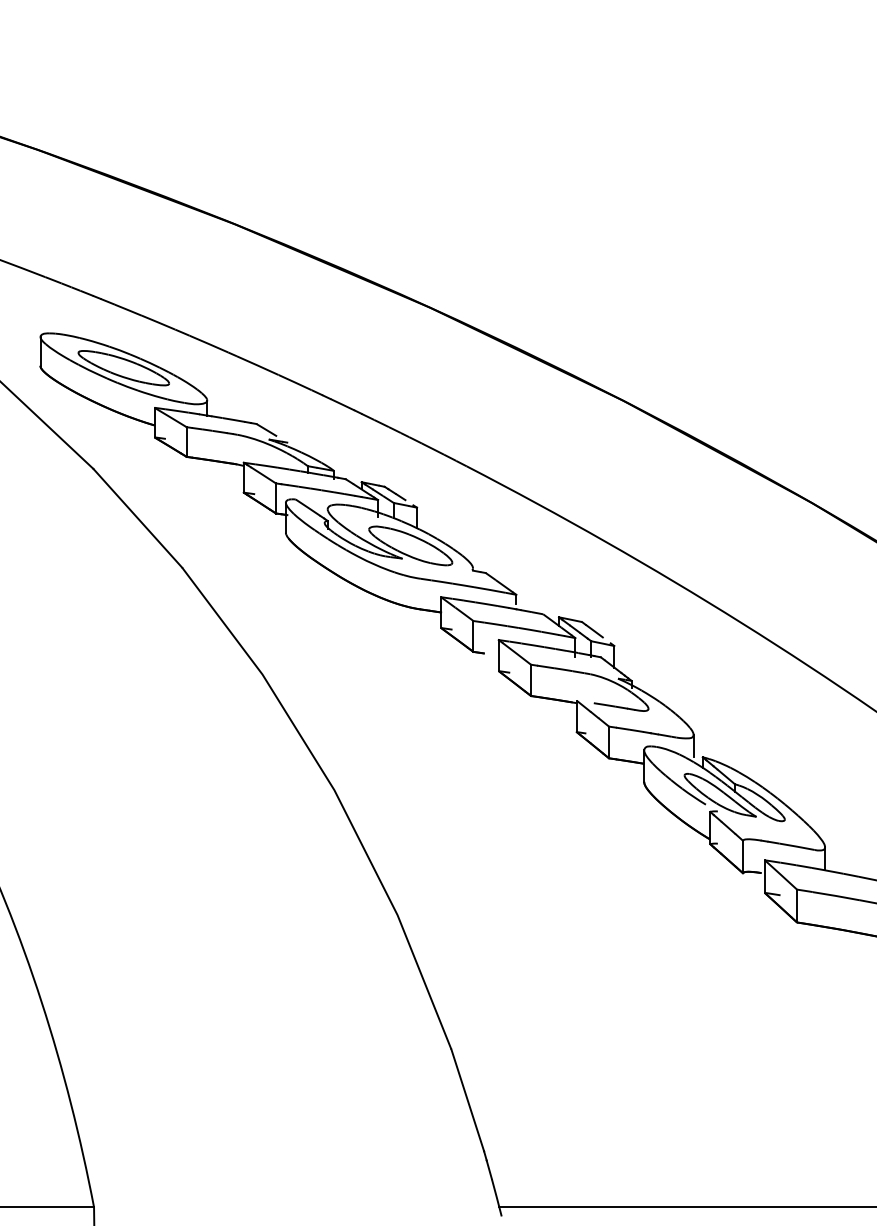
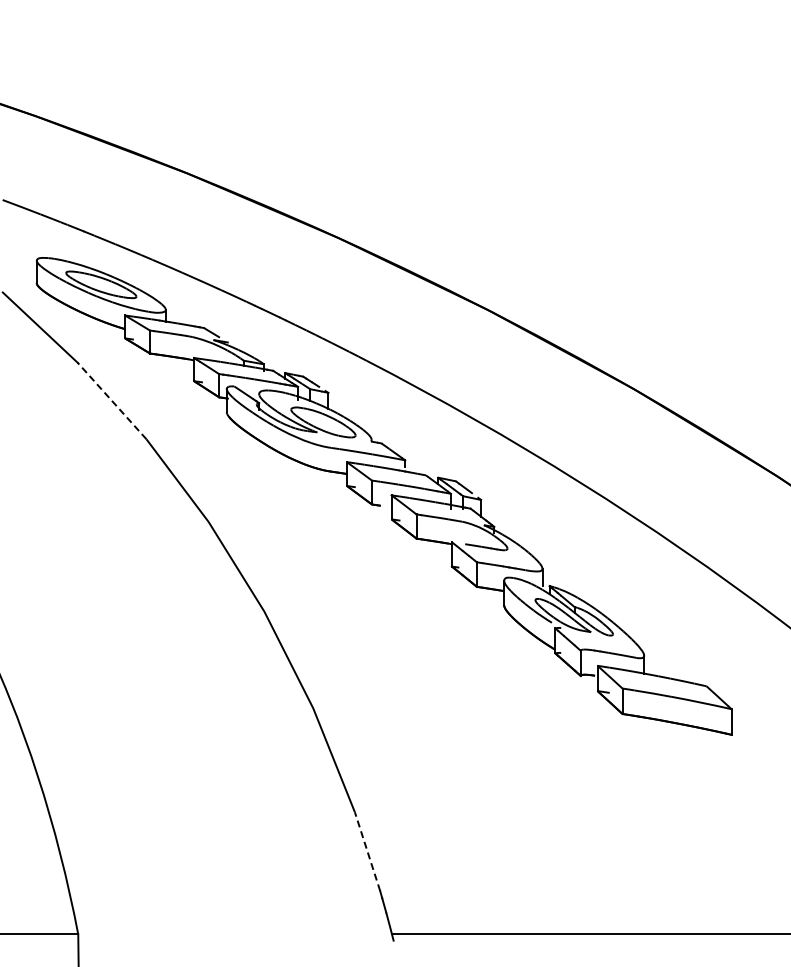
line: (136, 517) -> (111, 400), solid -> dashed
line: (467, 1100) -> (367, 851), solid -> dashed

